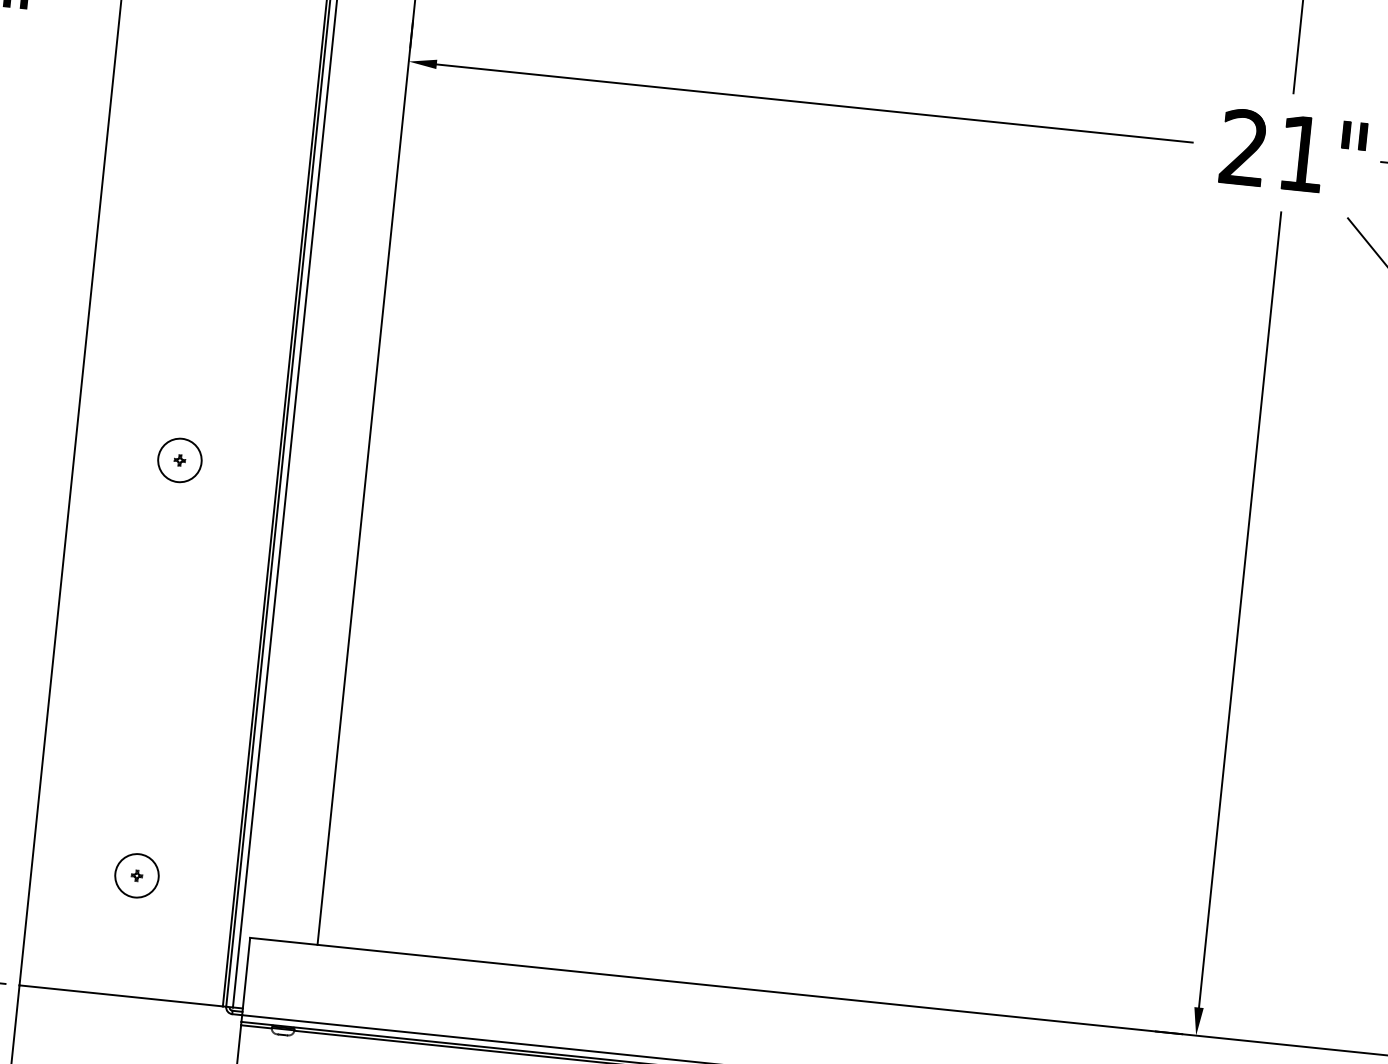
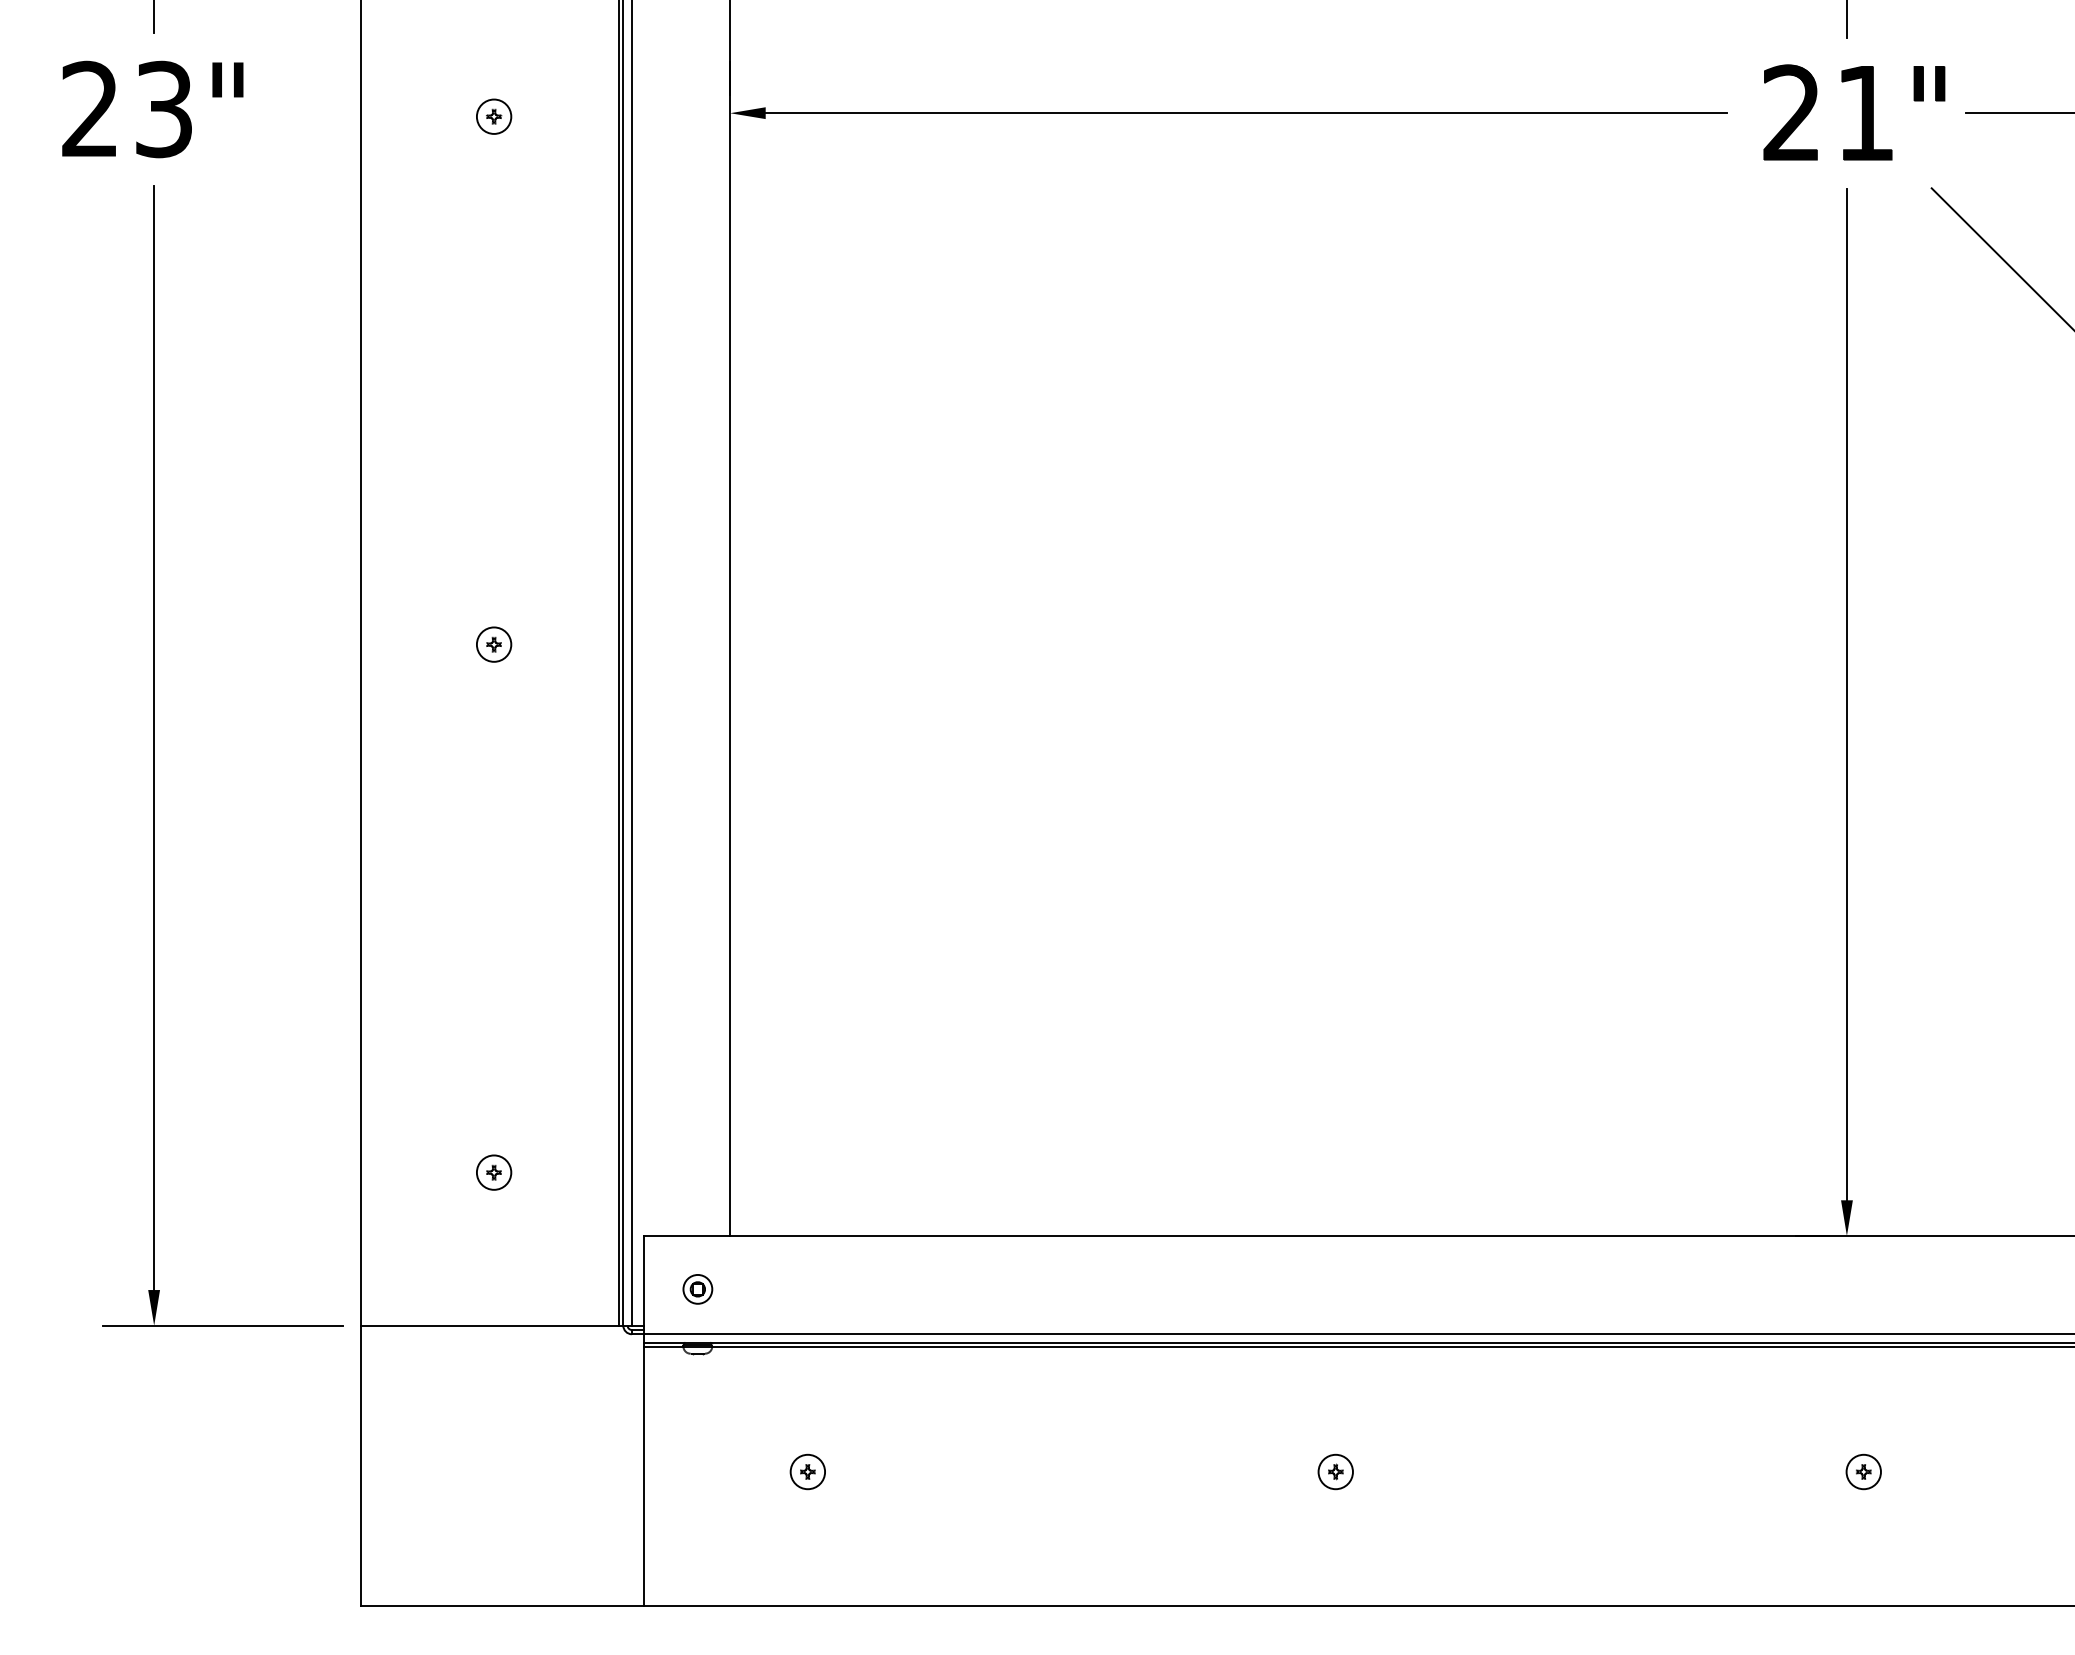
part: (223, 44) -> (494, 116), added
circle: (179, 460) -> (493, 644), size x0.62
circle: (136, 875) -> (493, 1172), size x0.62
part: (287, 984) -> (697, 1289), added

